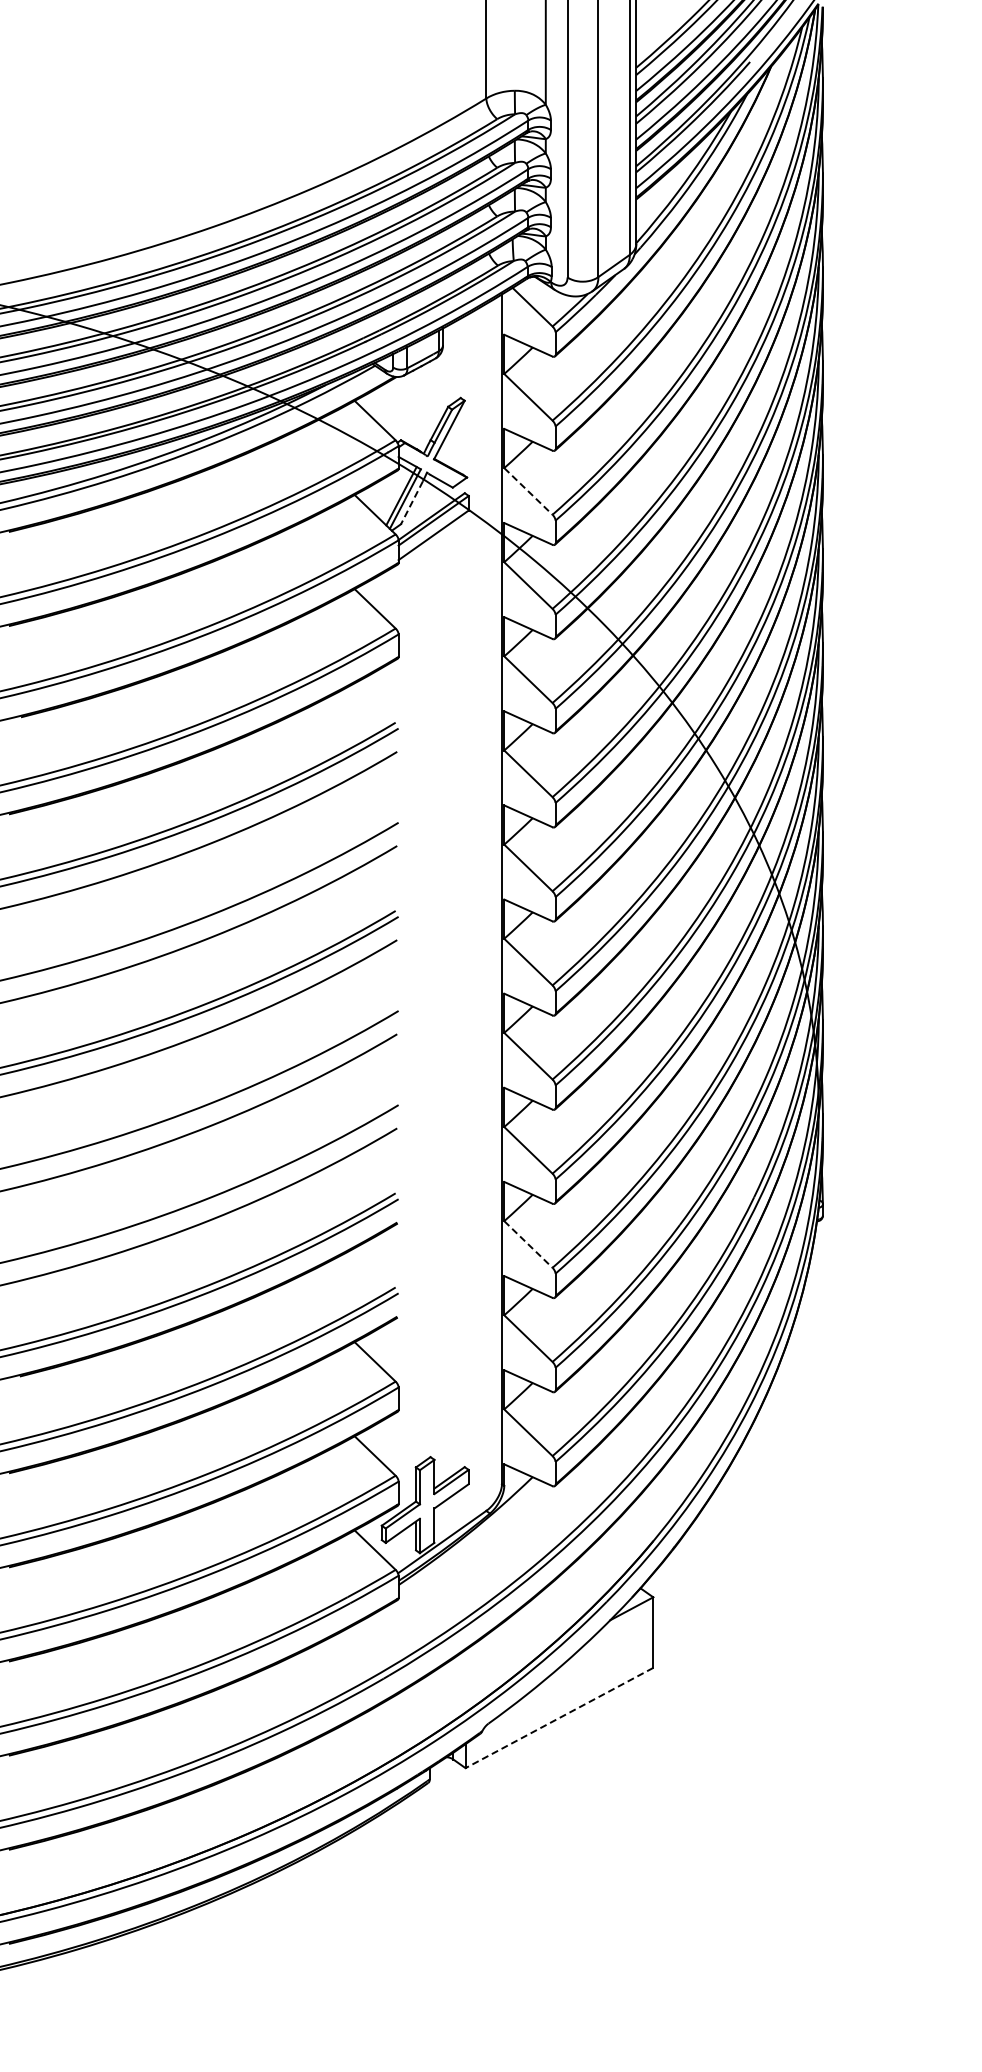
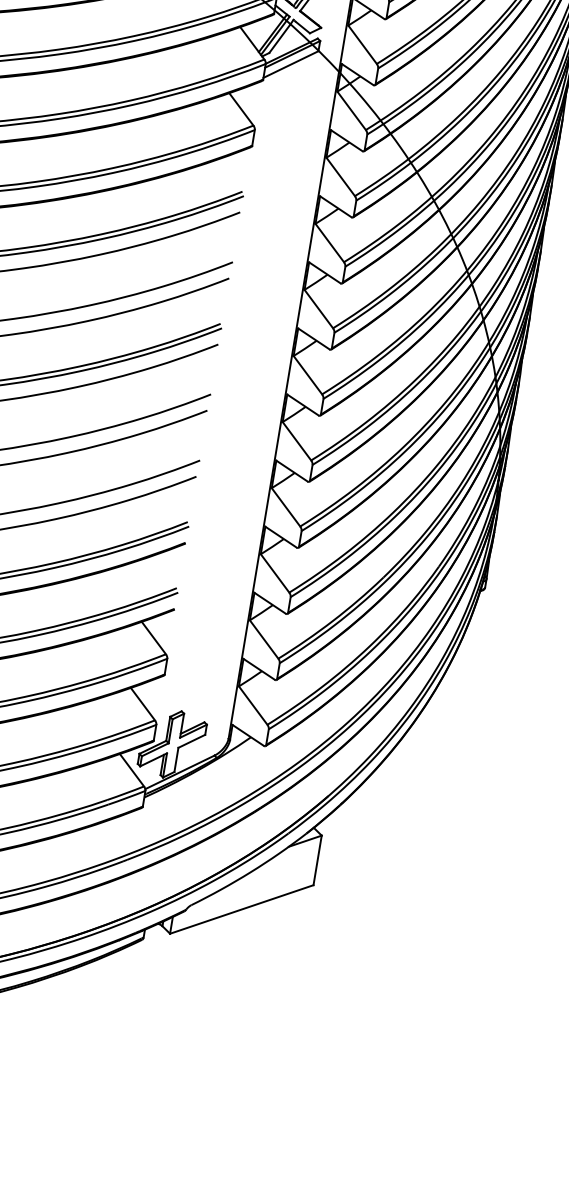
line: (528, 491) -> (362, 44), dashed -> solid
line: (411, 503) -> (279, 39), dashed -> solid
line: (528, 1244) -> (275, 573), dashed -> solid
line: (558, 1718) -> (241, 909), dashed -> solid

